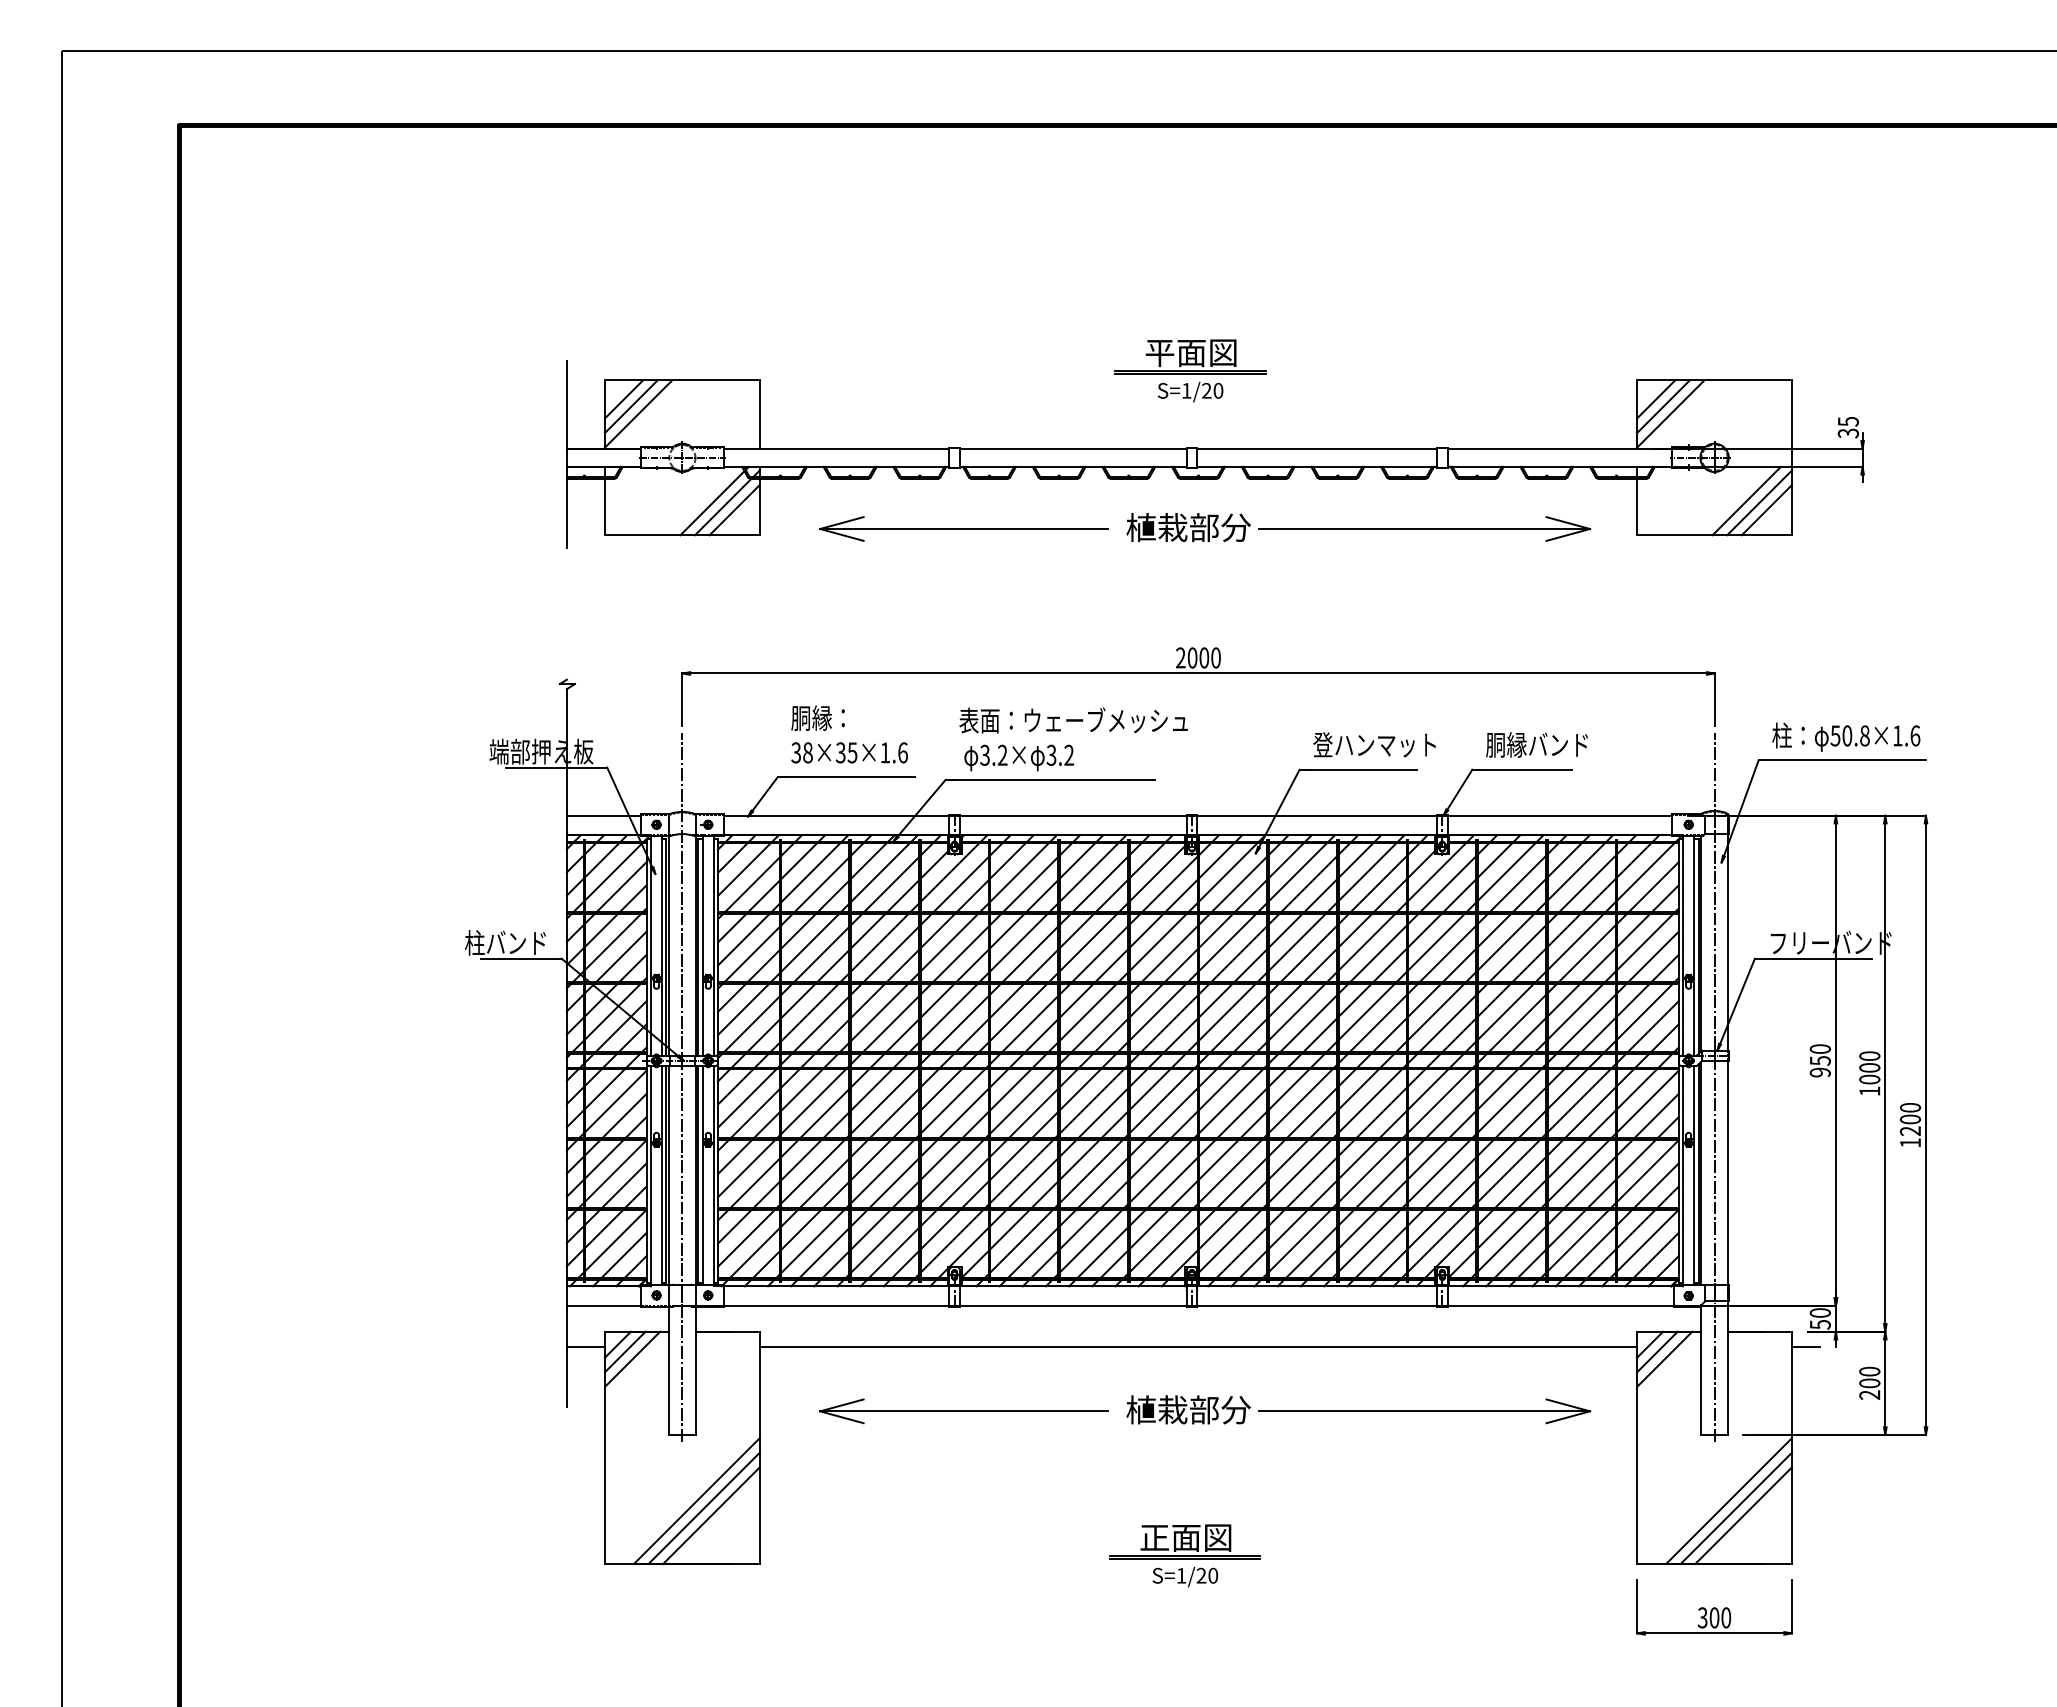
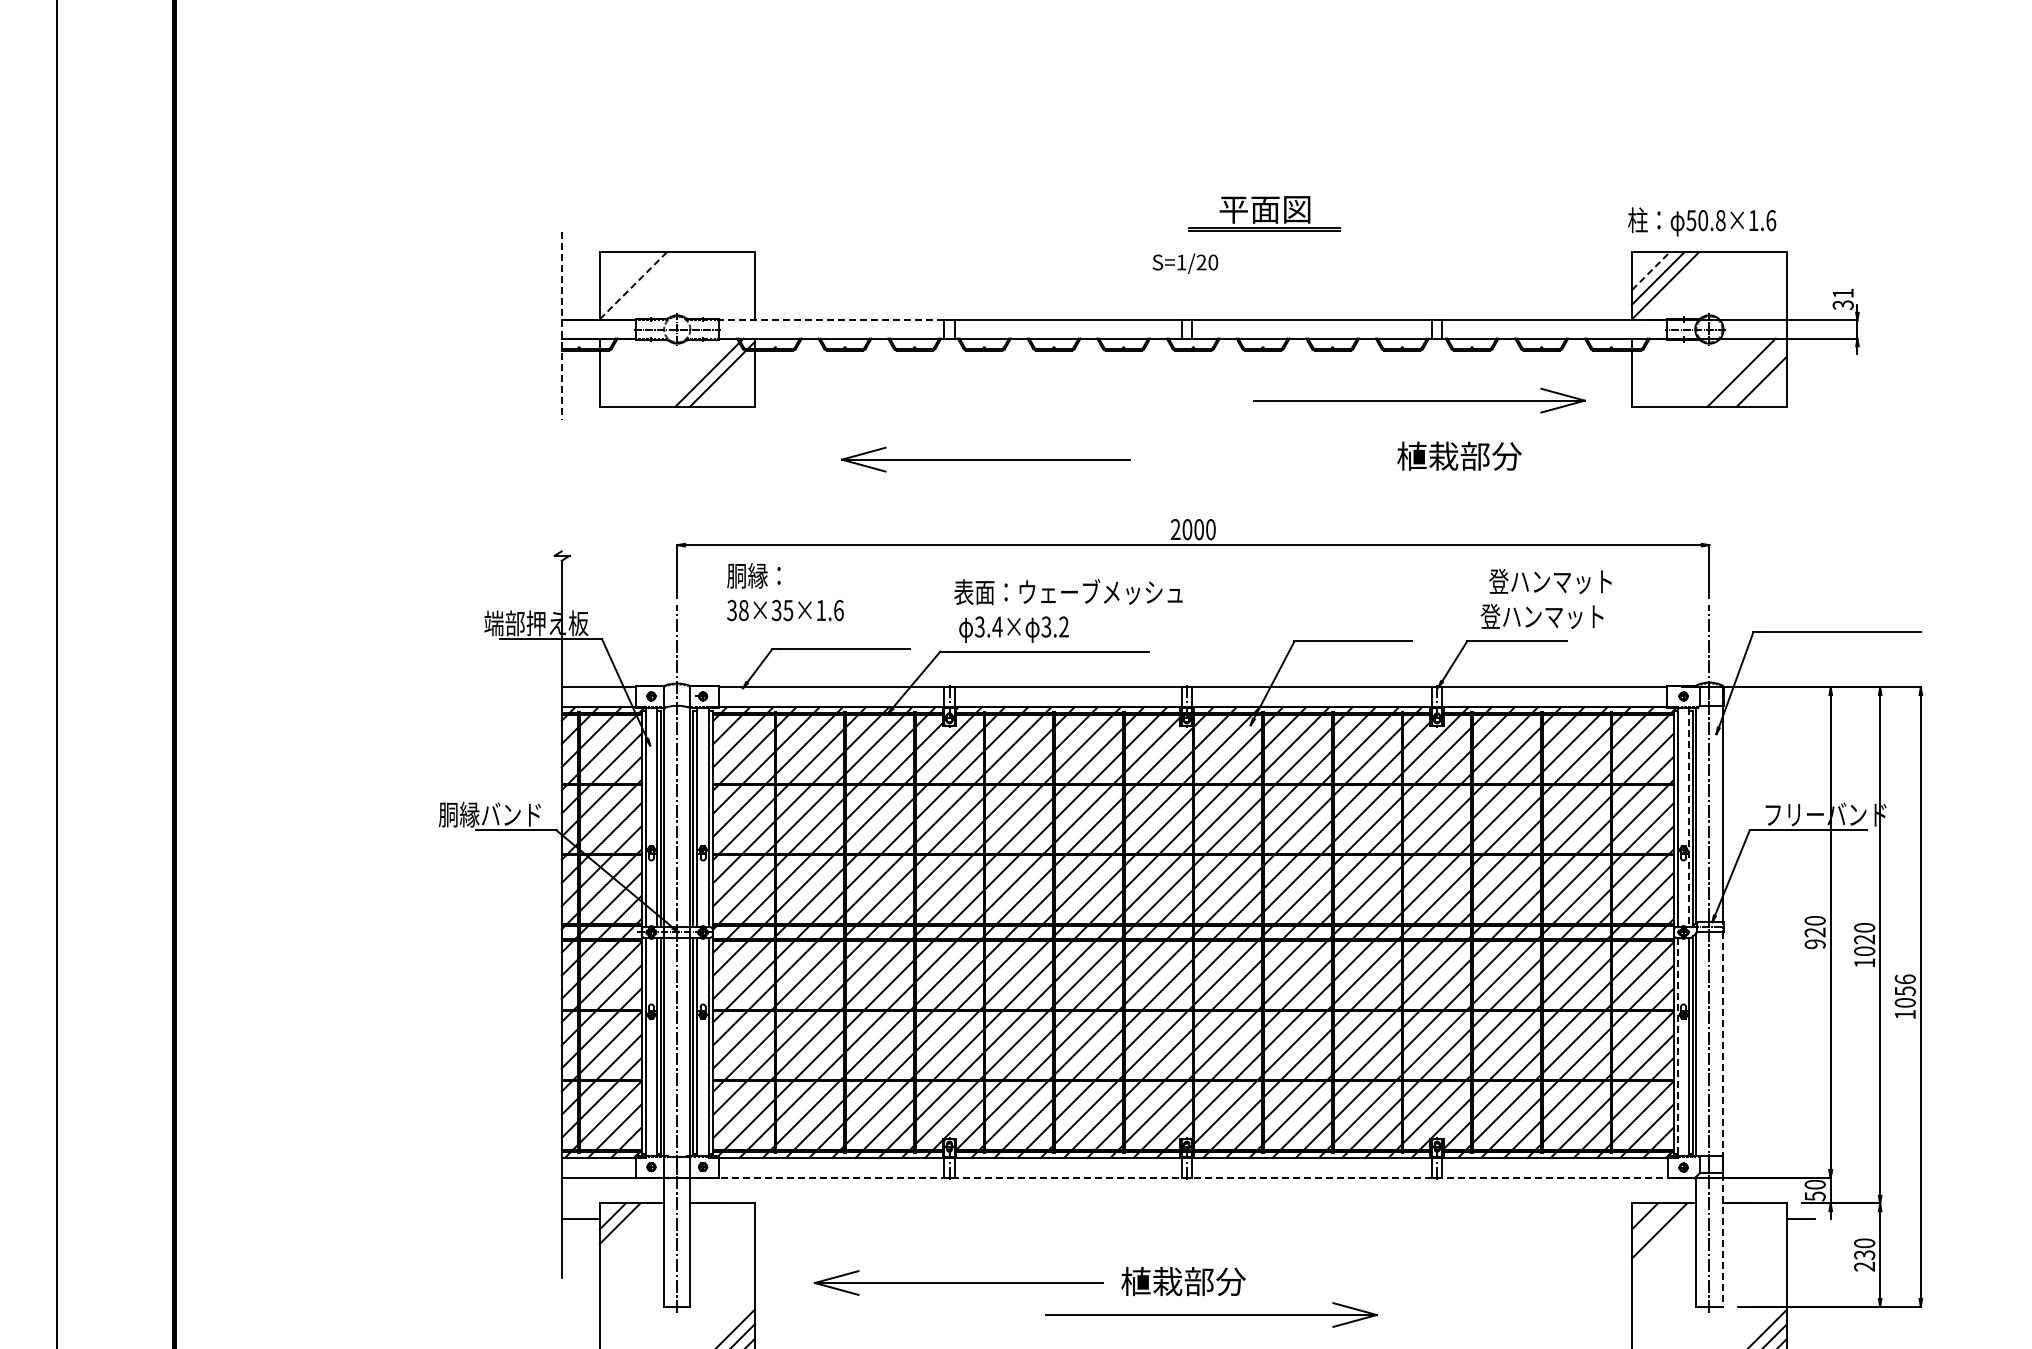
part: (1190, 356) -> (1264, 213), moved
line: (624, 399) -> (619, 271), removed
line: (1656, 399) -> (1651, 271), solid -> dashed
line: (631, 406) -> (626, 278), removed
line: (638, 414) -> (633, 286), solid -> dashed
text: (1848, 421) -> (1843, 293), 35 -> 31
line: (836, 448) -> (831, 320), solid -> dashed
line: (566, 454) -> (561, 326), solid -> dashed
line: (1759, 502) -> (1754, 374), removed
line: (734, 510) -> (729, 382), removed
text: (1188, 527) -> (1459, 456), moved
part: (963, 528) -> (985, 459), moved
text: (849, 734) -> (785, 592), moved
text: (1846, 736) -> (1702, 221), moved
text: (1374, 744) -> (1550, 581), moved
text: (1547, 744) -> (1542, 616), 胴縁バンド -> 登ハンマット
text: (1002, 754) -> (997, 626), 3.2× -> 3.4×
text: (464, 942) -> (459, 814), 柱バンド -> 胴縁バンド
line: (1694, 945) -> (1689, 817), solid -> dashed
text: (1819, 1060) -> (1814, 932), 950 -> 920
text: (1869, 1067) -> (1864, 939), 1000 -> 1020
text: (1910, 1119) -> (1905, 991), 1200 -> 1056
line: (1683, 1175) -> (1678, 1047), solid -> dashed
line: (1727, 1248) -> (1722, 1120), solid -> dashed
line: (1199, 1305) -> (1194, 1177), solid -> dashed
line: (1198, 1347) -> (1193, 1219), removed
line: (1657, 1351) -> (1652, 1223), removed
line: (632, 1358) -> (627, 1230), removed
text: (1869, 1383) -> (1864, 1255), 200 -> 230
part: (1424, 1411) -> (1211, 1315), moved

